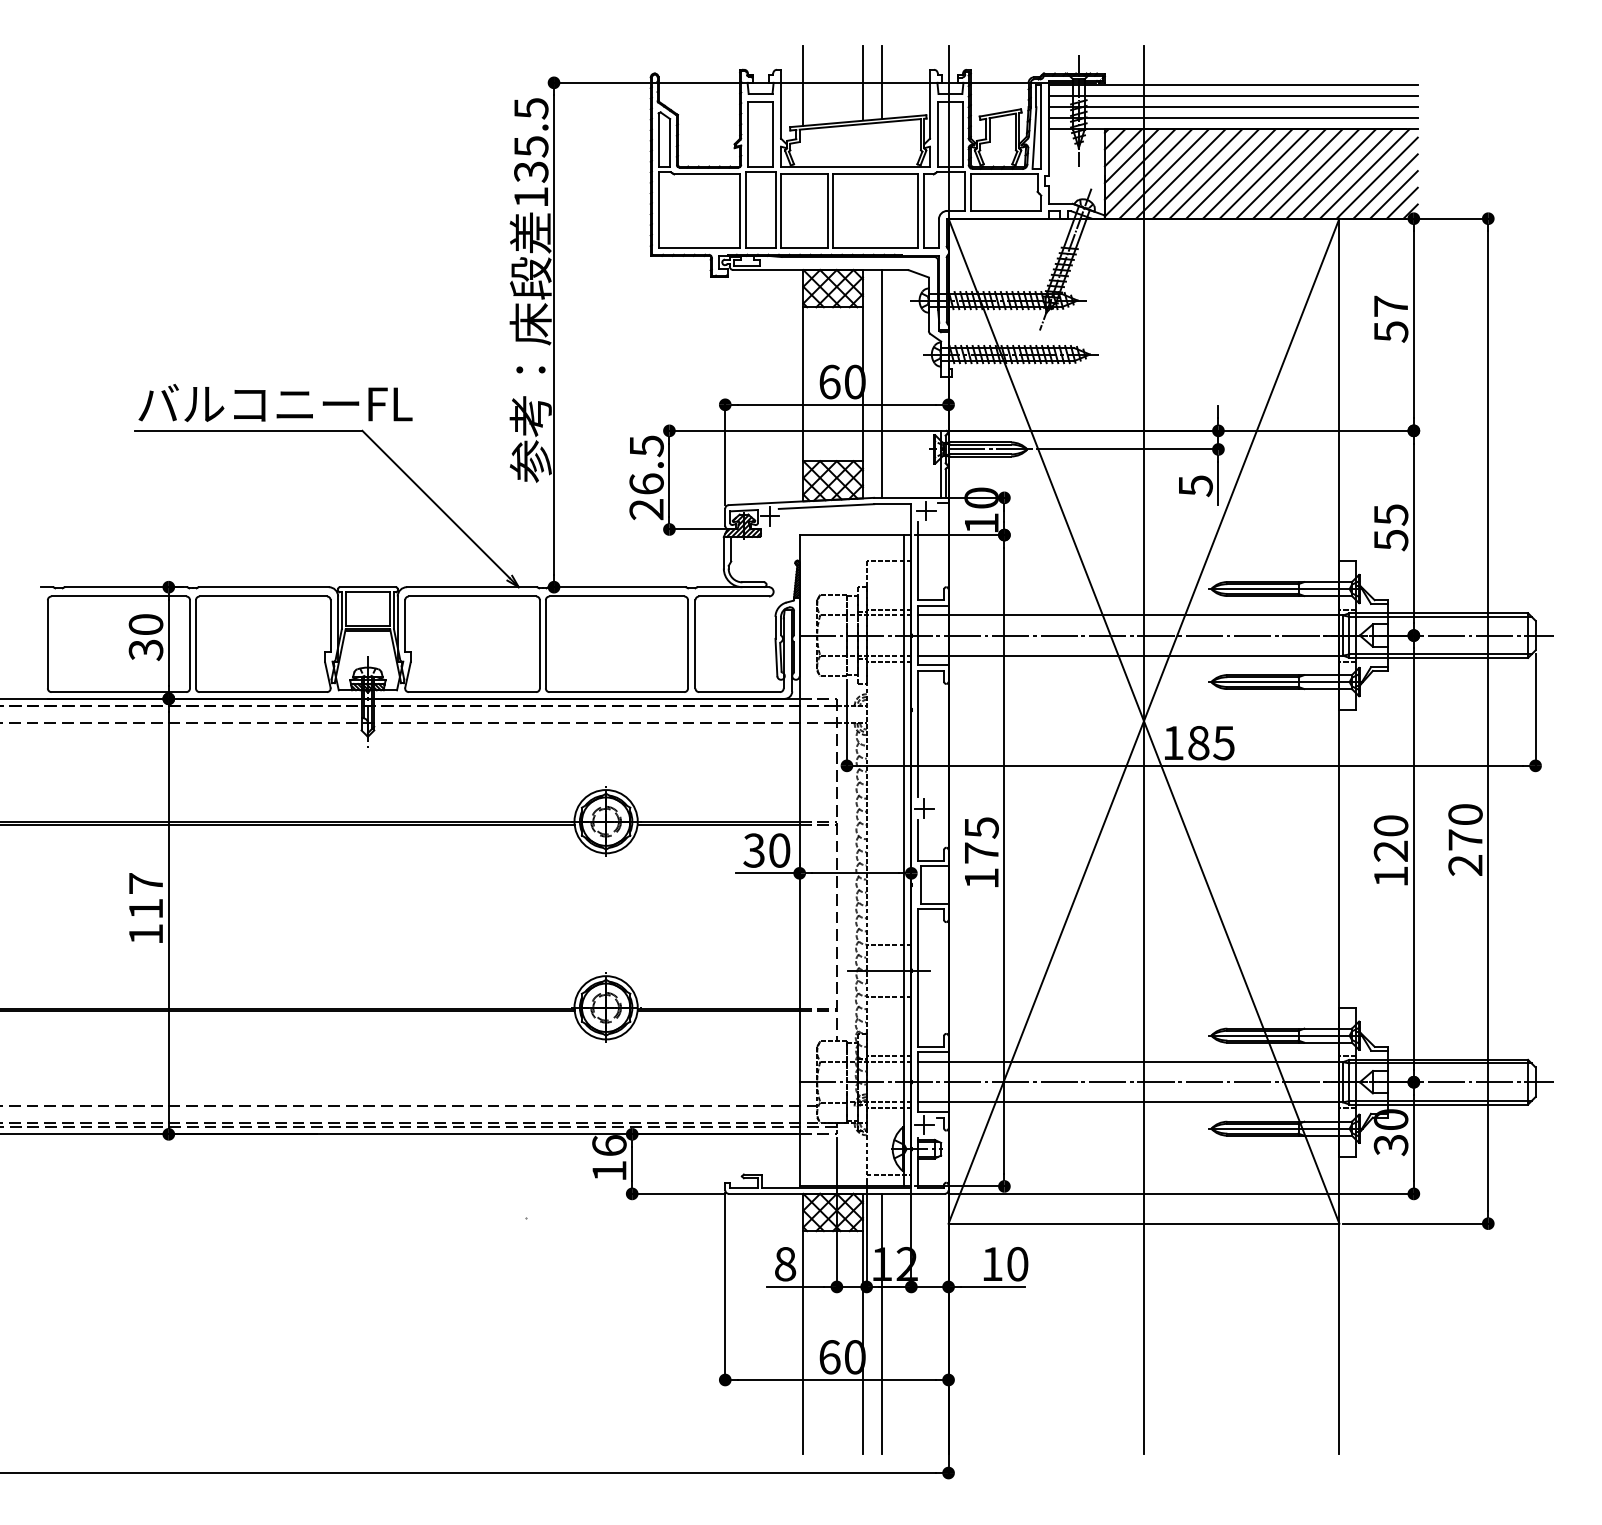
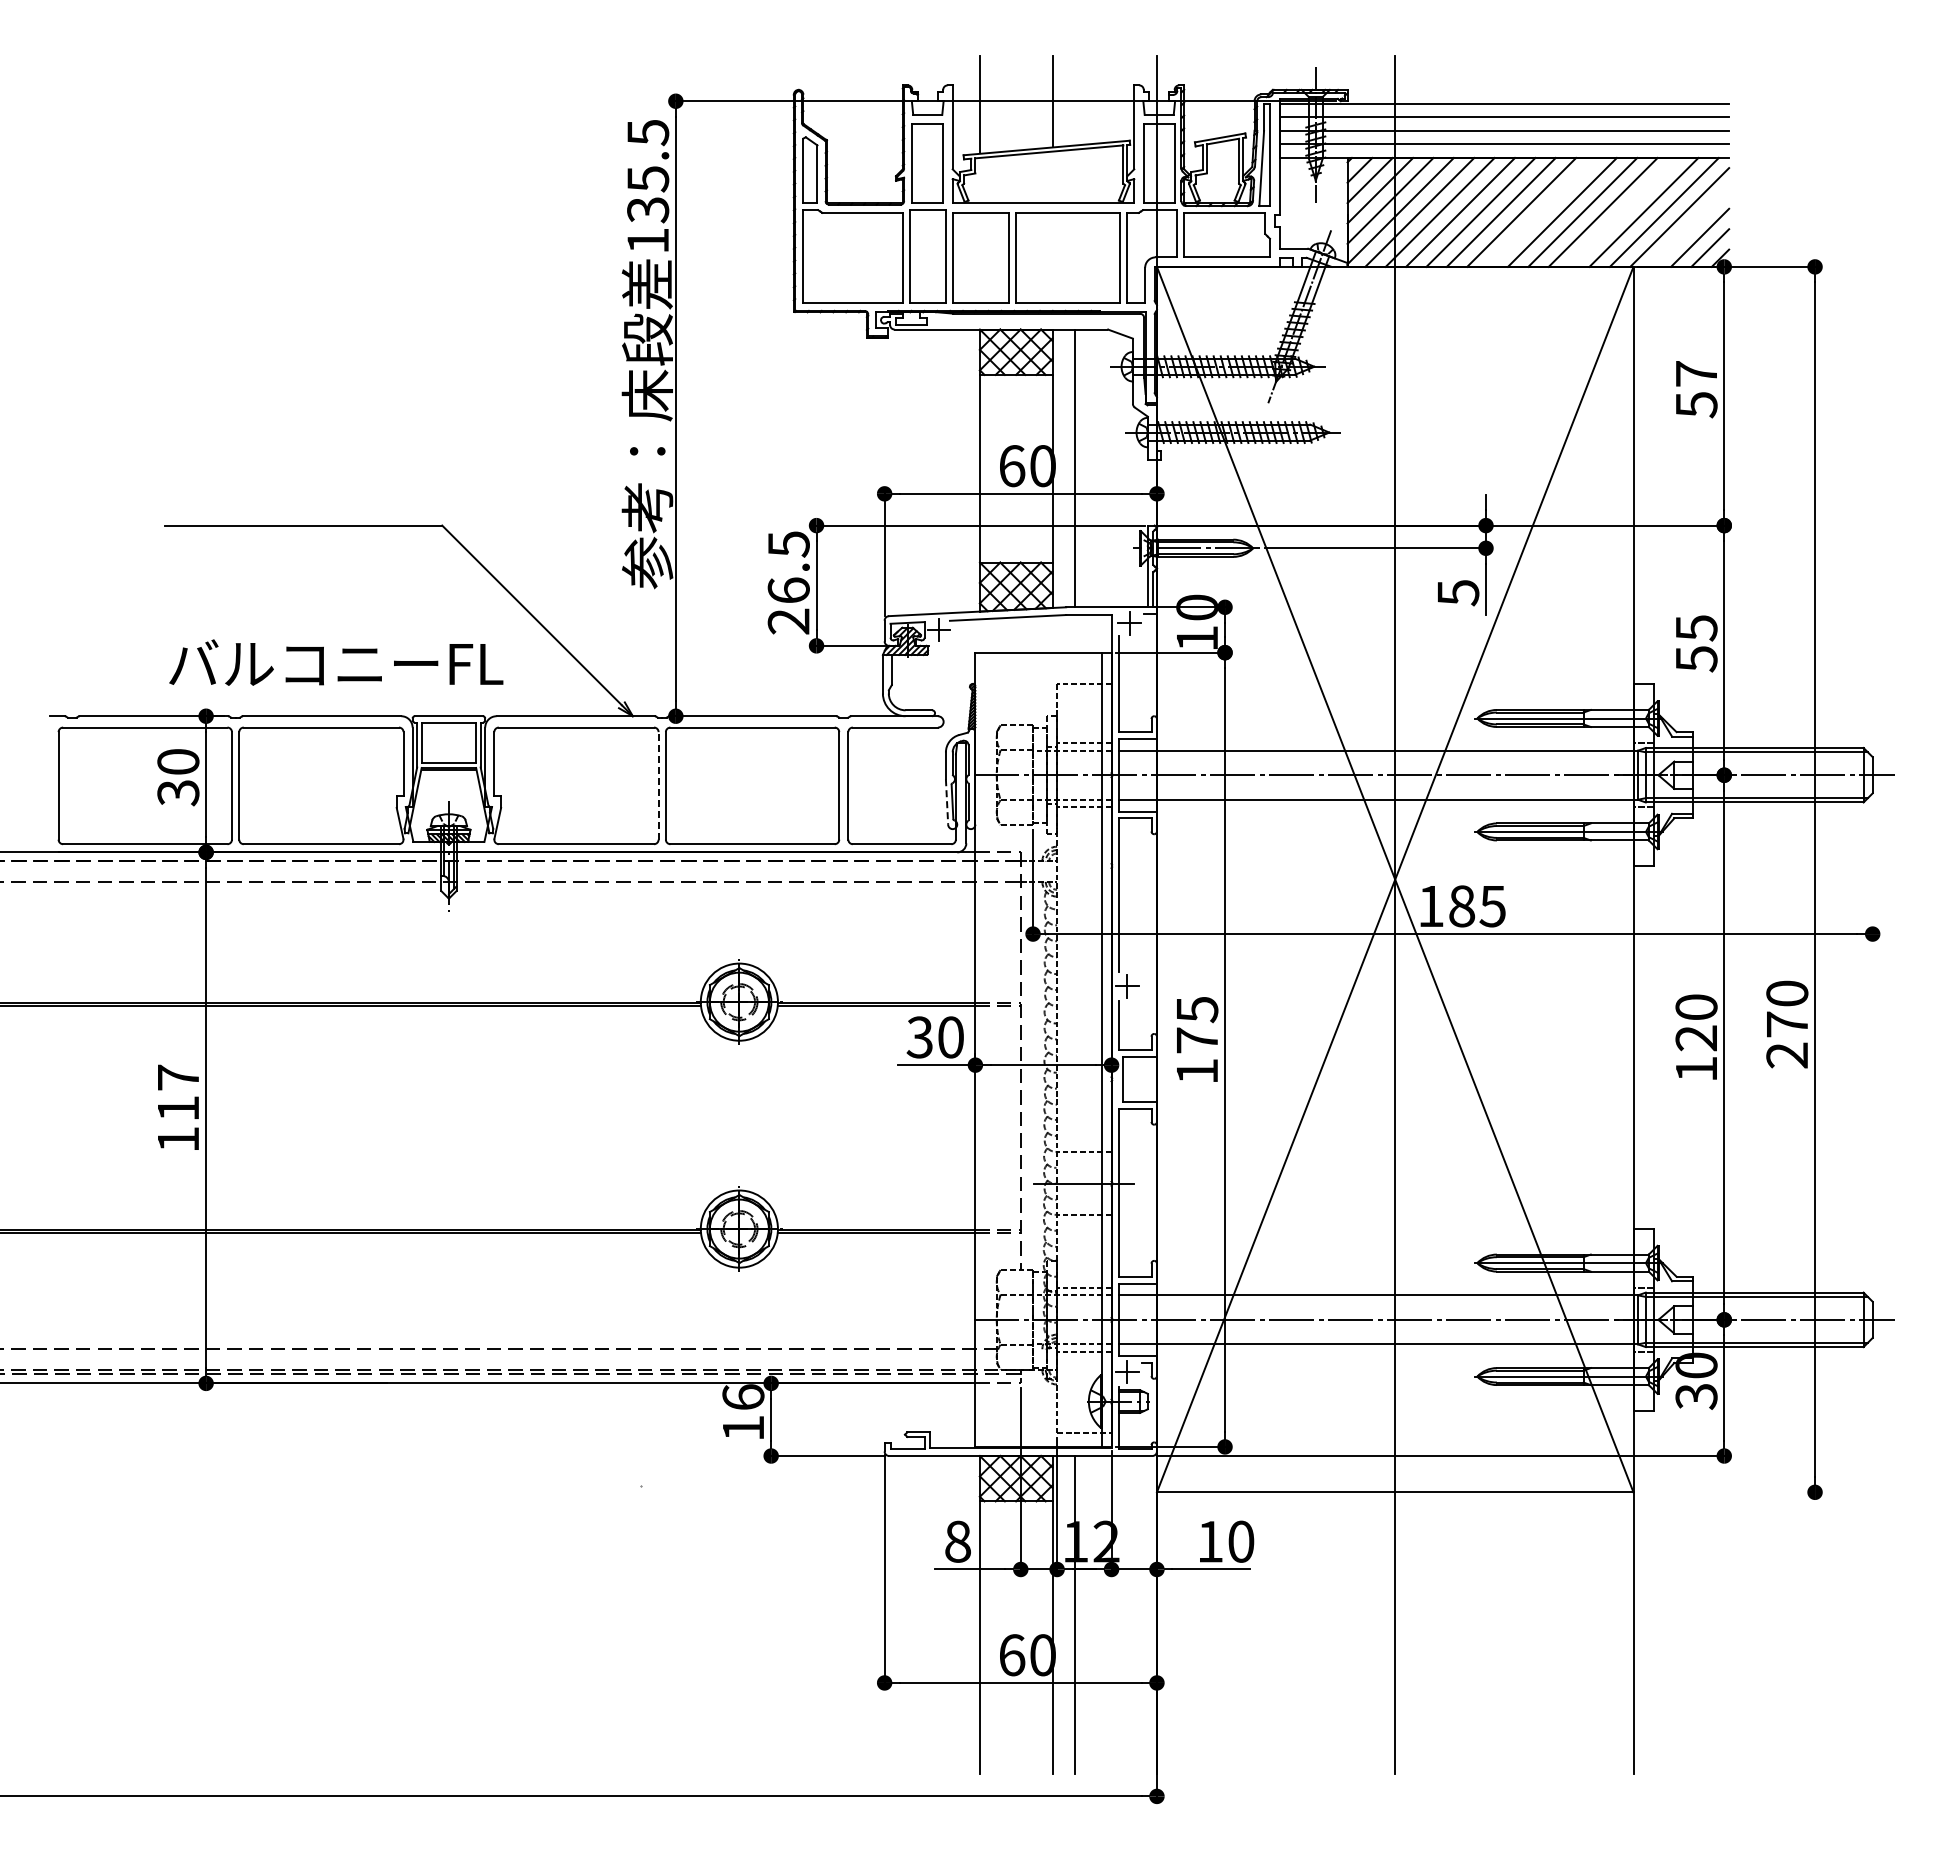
line: (881, 82) -> (1075, 100), removed
line: (1263, 173) -> (1541, 211), removed
line: (1331, 173) -> (1623, 211), removed
line: (1385, 186) -> (1689, 227), removed
text: (275, 402) -> (336, 662), moved
line: (539, 643) -> (658, 785), solid -> dashed
line: (776, 657) -> (947, 802), solid -> dashed
line: (1535, 711) -> (1872, 867), removed
line: (1417, 1223) -> (1728, 1492), removed

